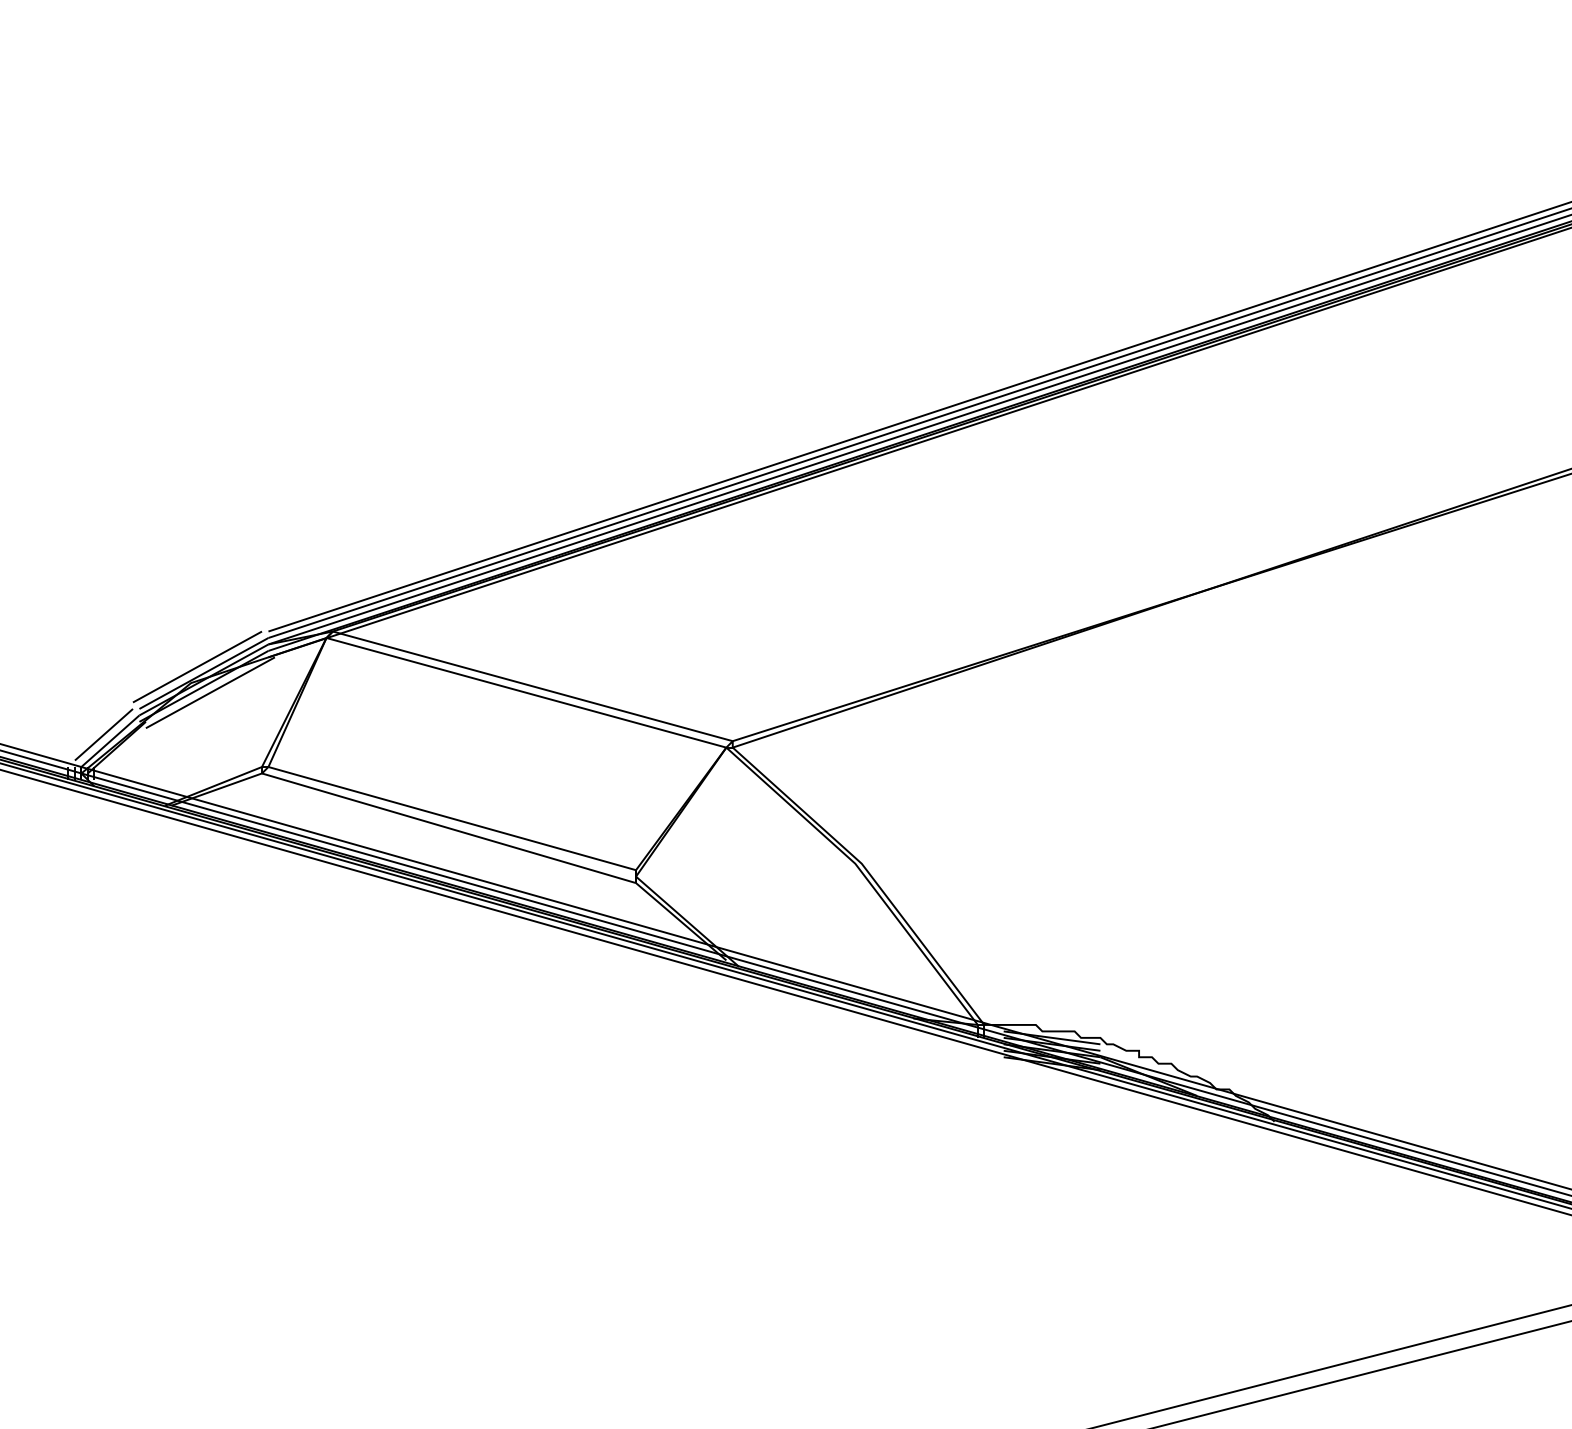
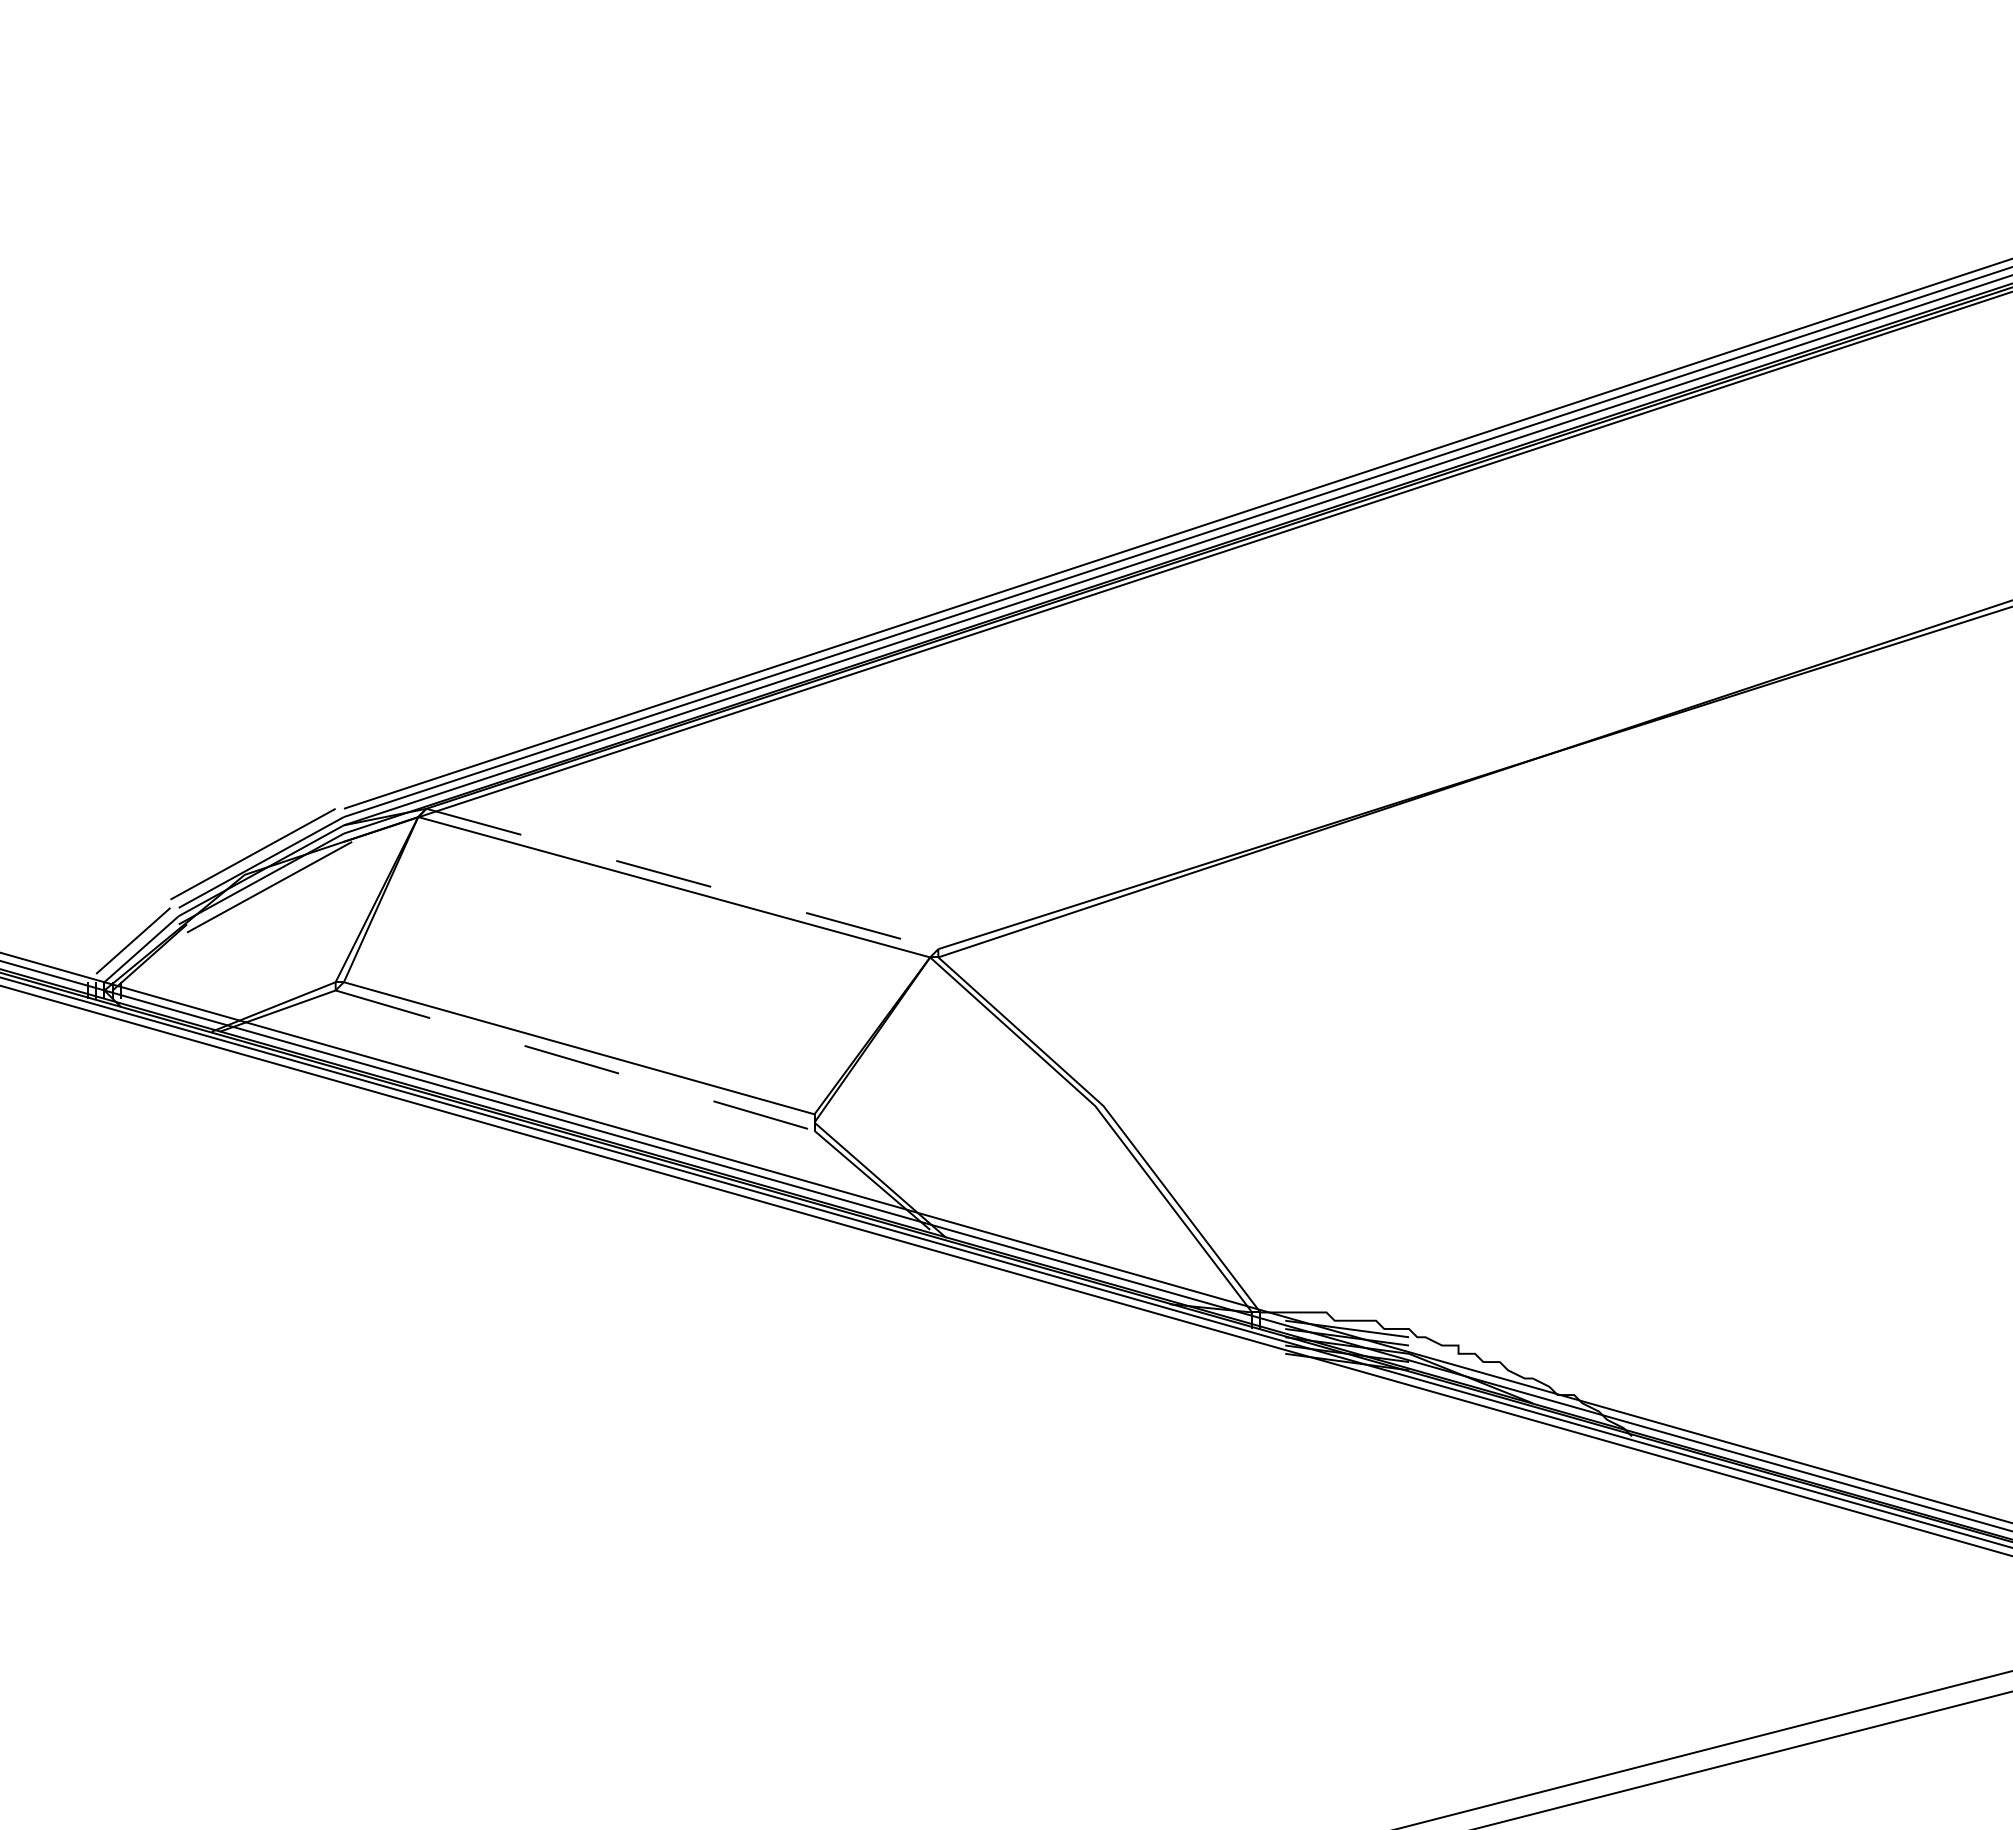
line: (532, 686) -> (682, 879), solid -> dashed
line: (449, 828) -> (575, 1060), solid -> dashed

